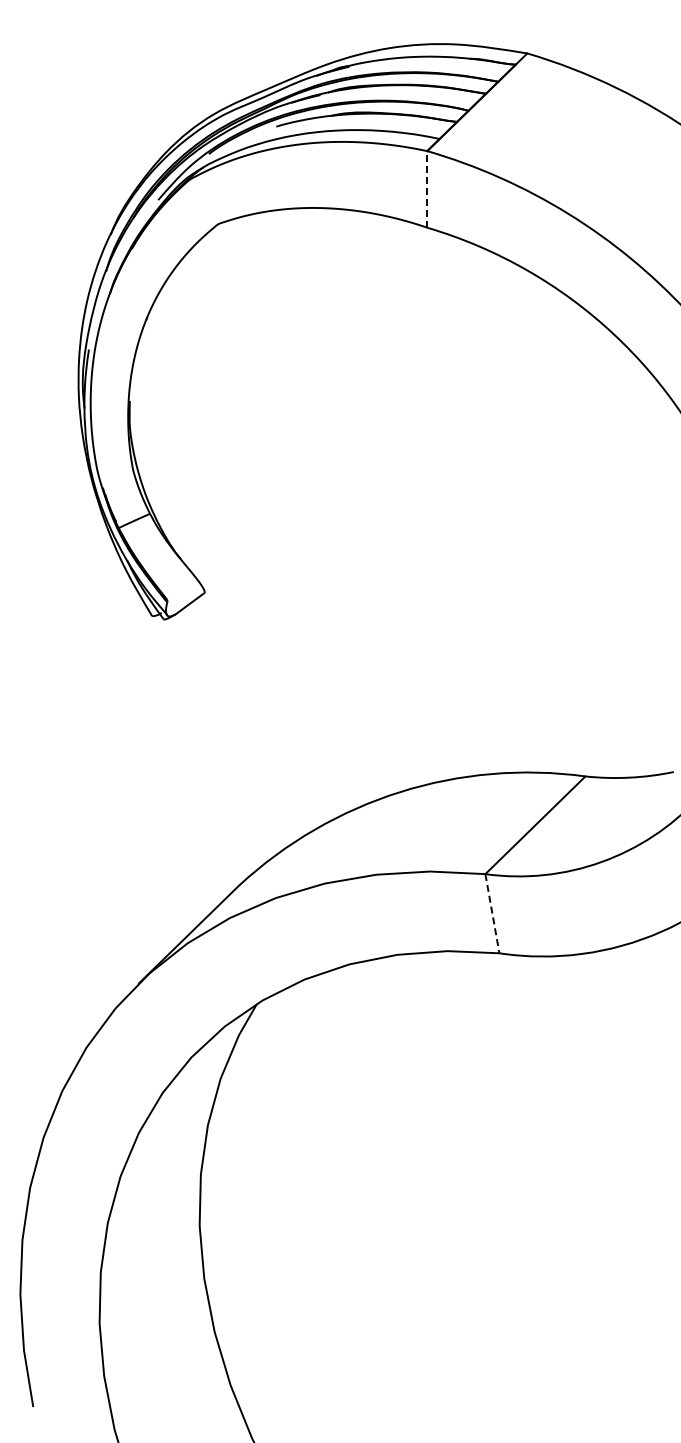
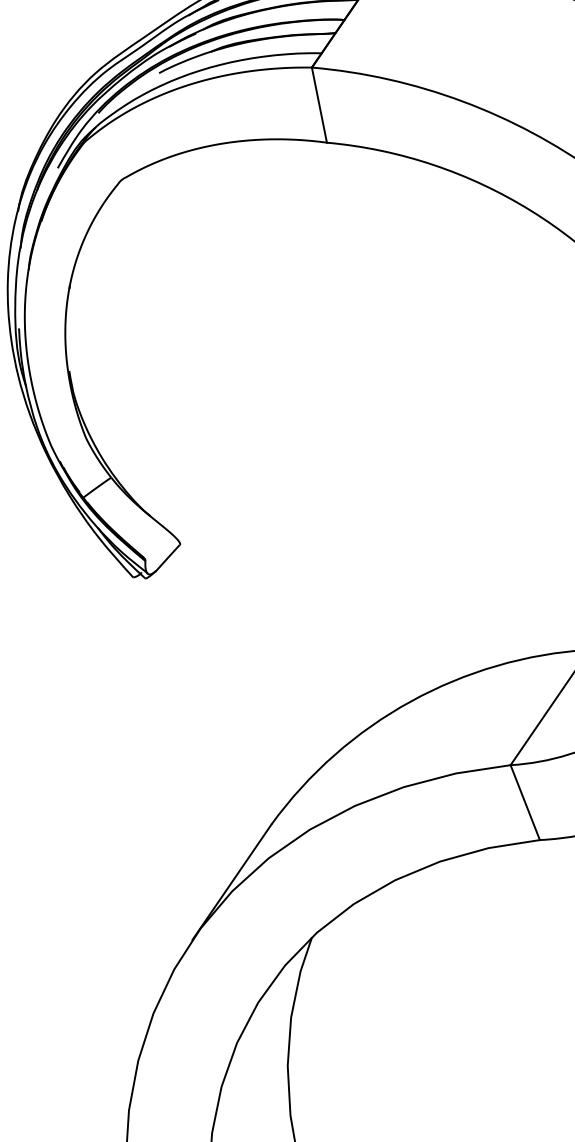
line: (427, 188) -> (319, 104), dashed -> solid
line: (492, 914) -> (525, 803), dashed -> solid

